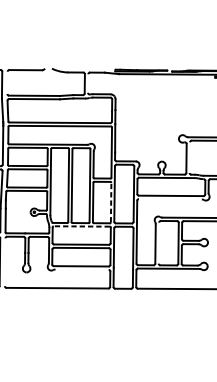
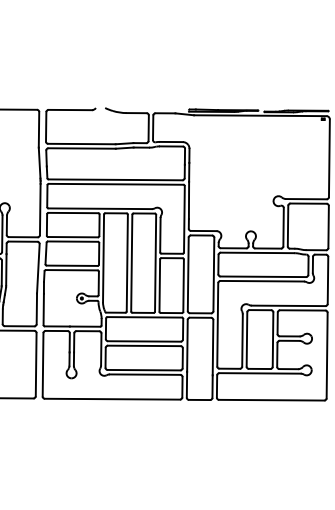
line: (7, 82) -> (46, 126), added
line: (88, 83) -> (153, 127), added
line: (189, 157) -> (287, 225), added
line: (169, 198) -> (261, 280), added
line: (111, 202) -> (183, 285), dashed -> solid
line: (81, 226) -> (144, 317), dashed -> solid
line: (158, 243) -> (246, 339), added
line: (4, 262) -> (42, 364), added
line: (81, 269) -> (144, 374), added

